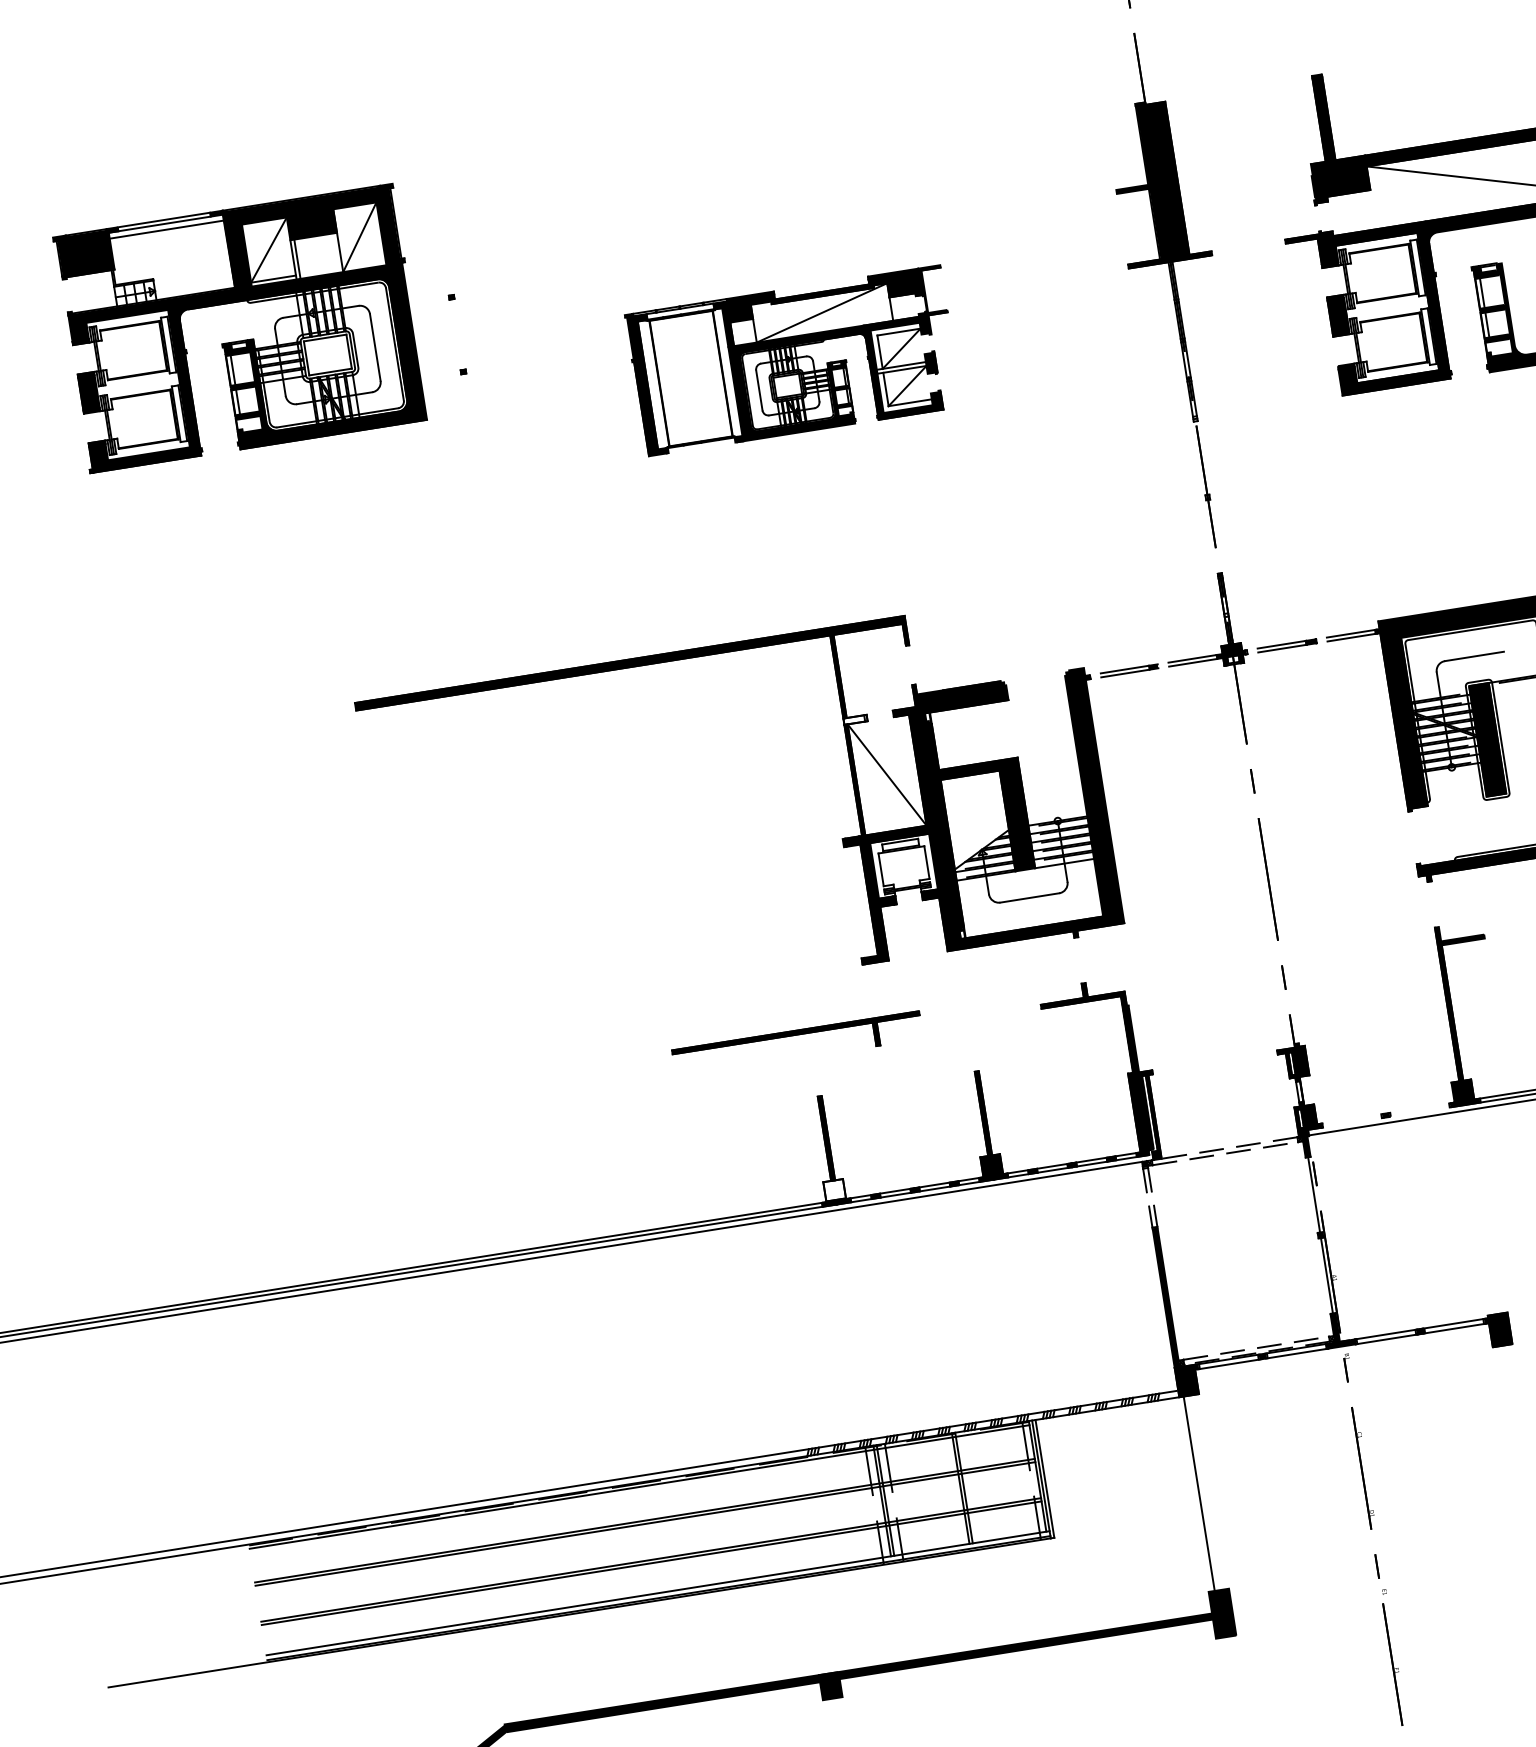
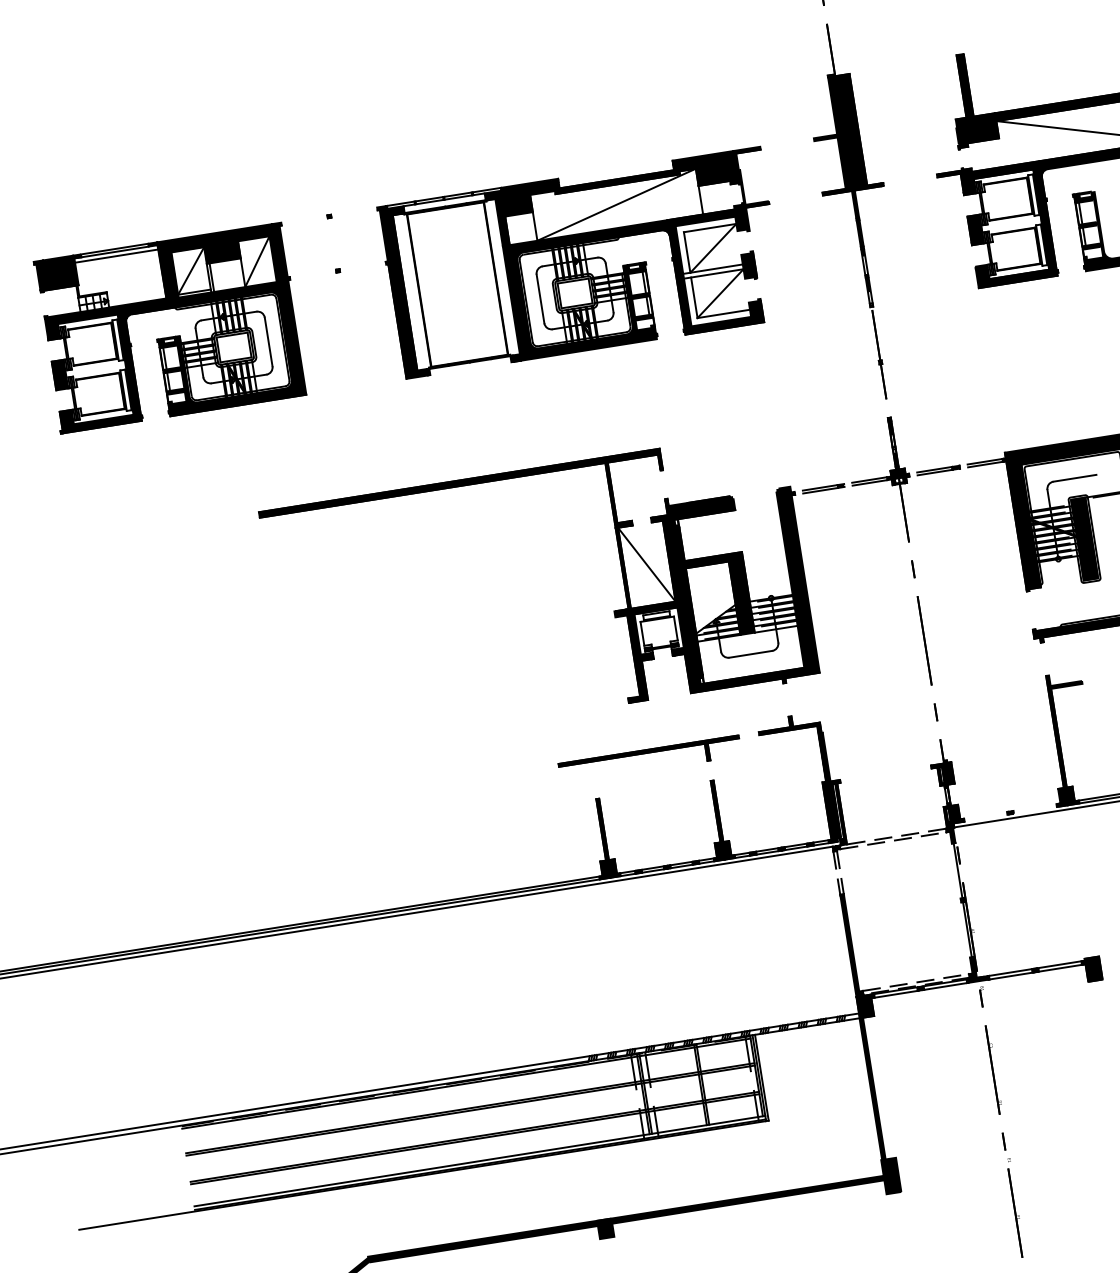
part: (239, 340) -> (169, 336), moved
part: (786, 360) -> (573, 262), size x1.67
fill: (855, 719) -> (623, 524), added
part: (795, 1032) -> (648, 750), moved
fill: (834, 1190) -> (608, 867), added
fill: (1195, 1493) -> (871, 1088), added

